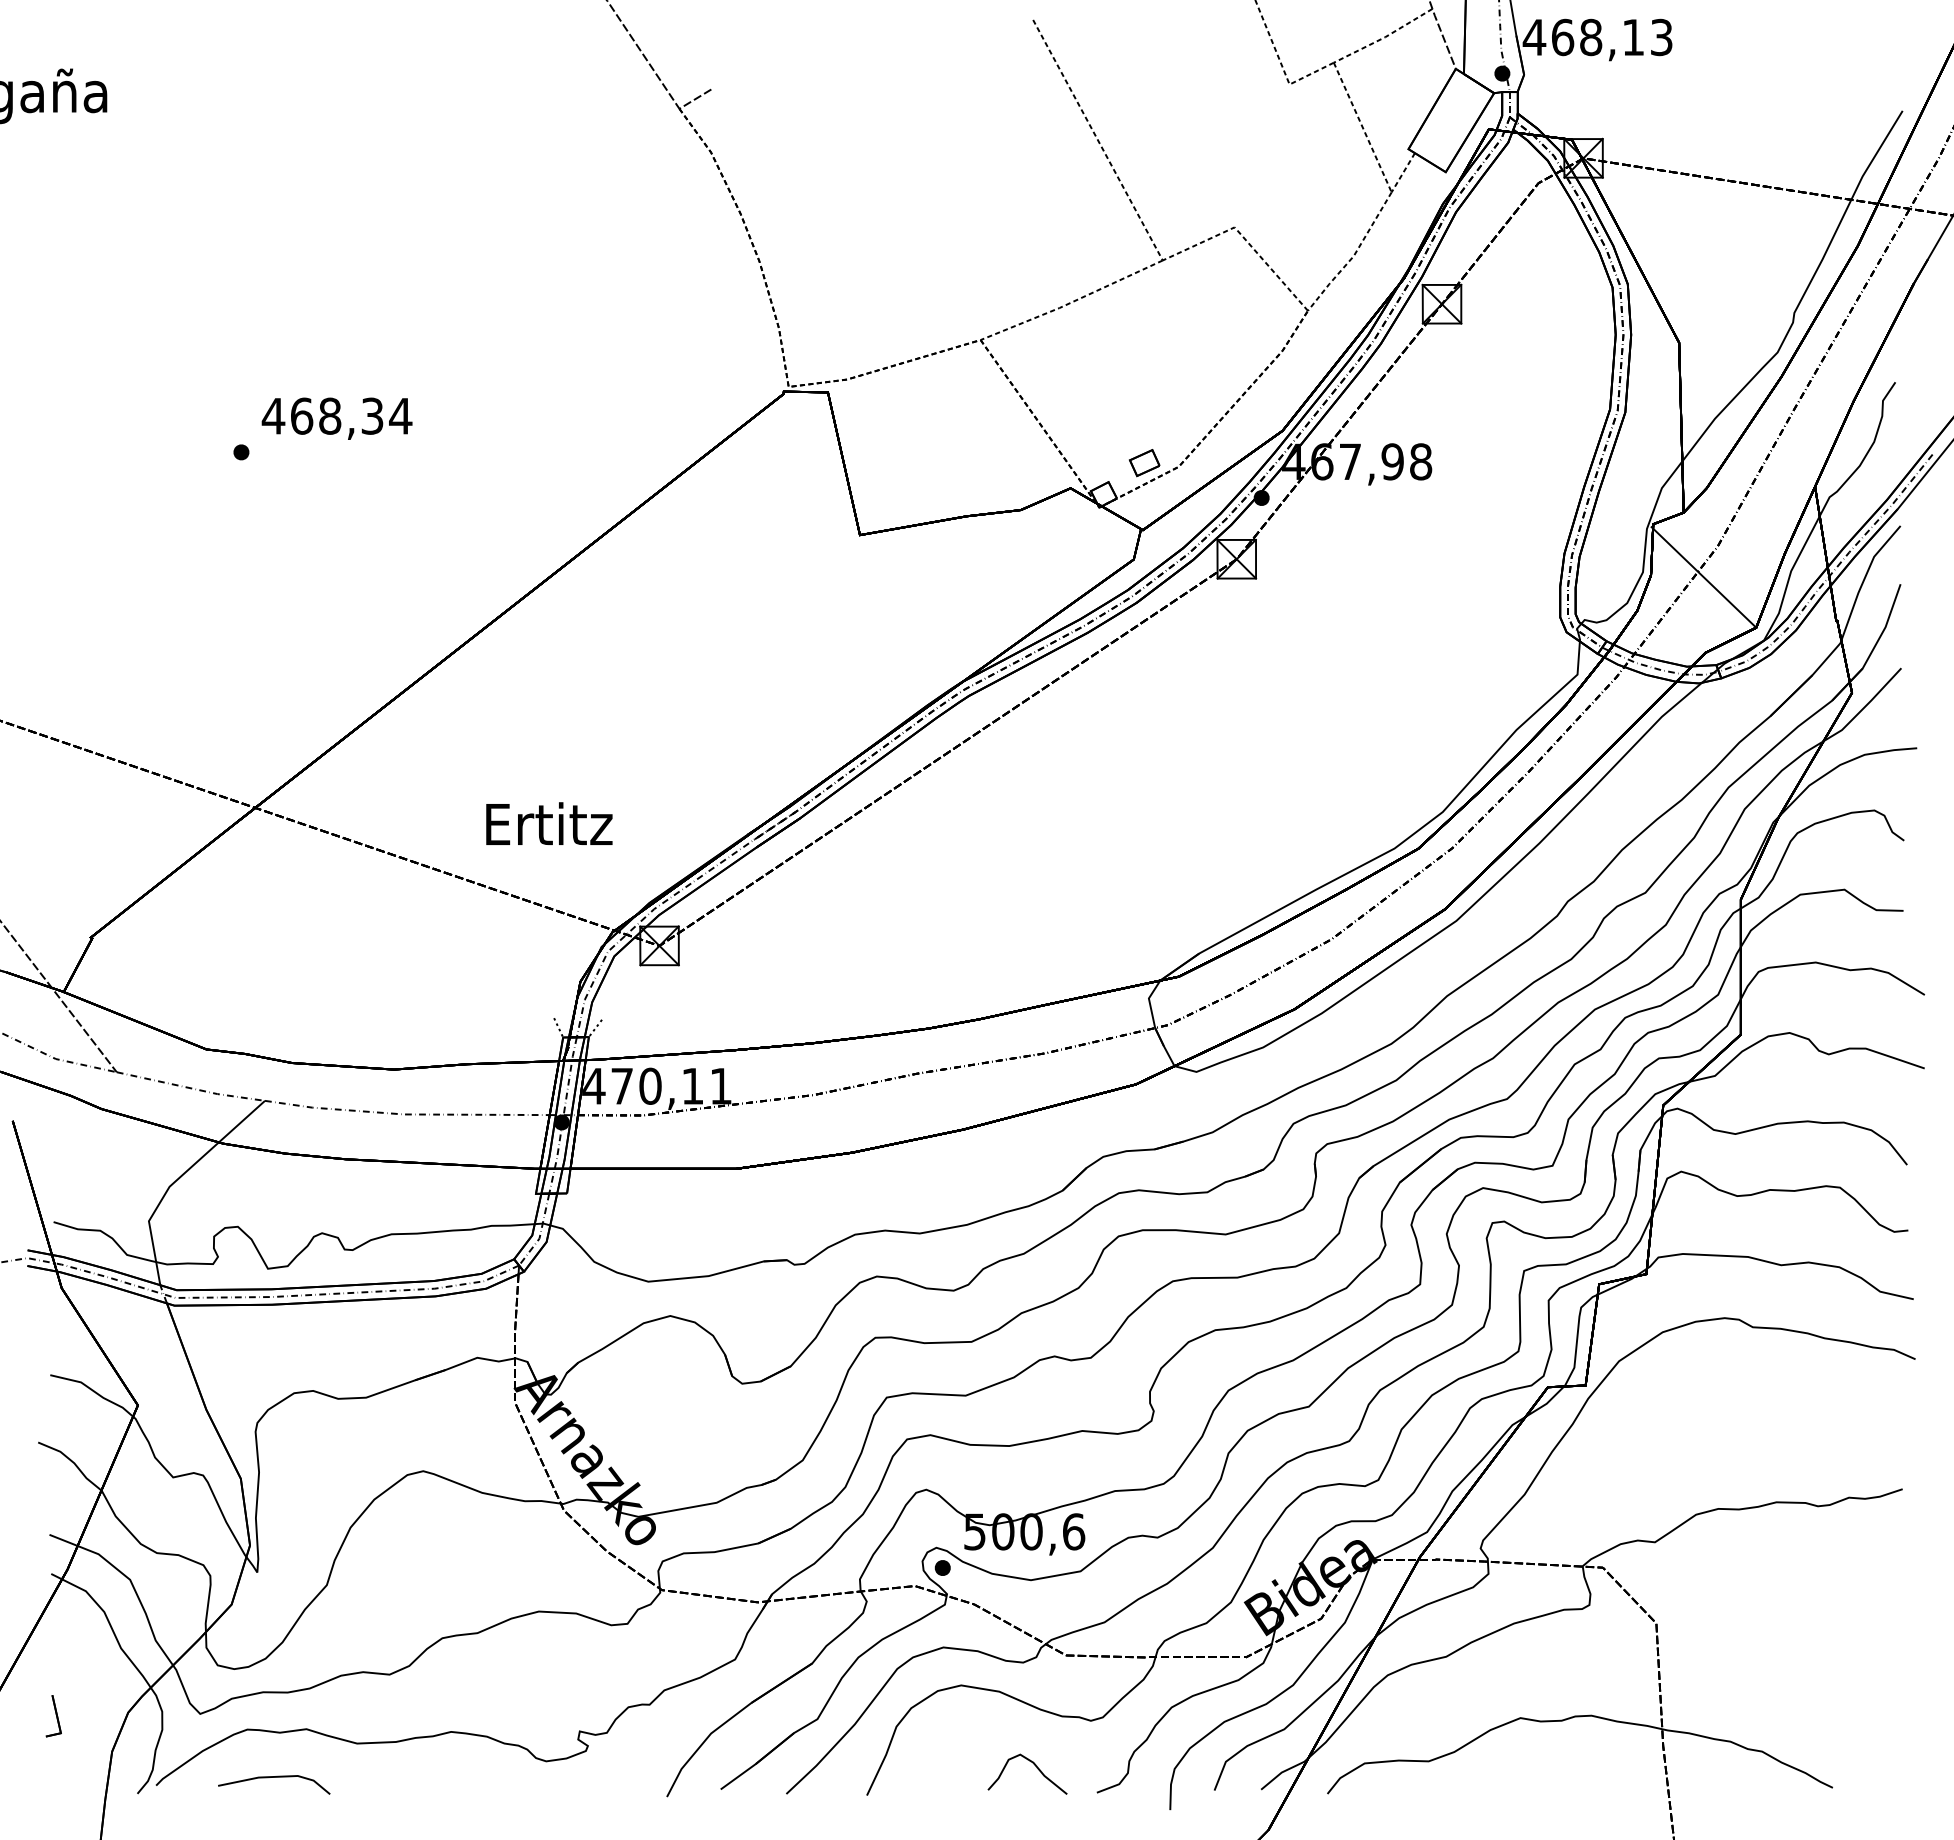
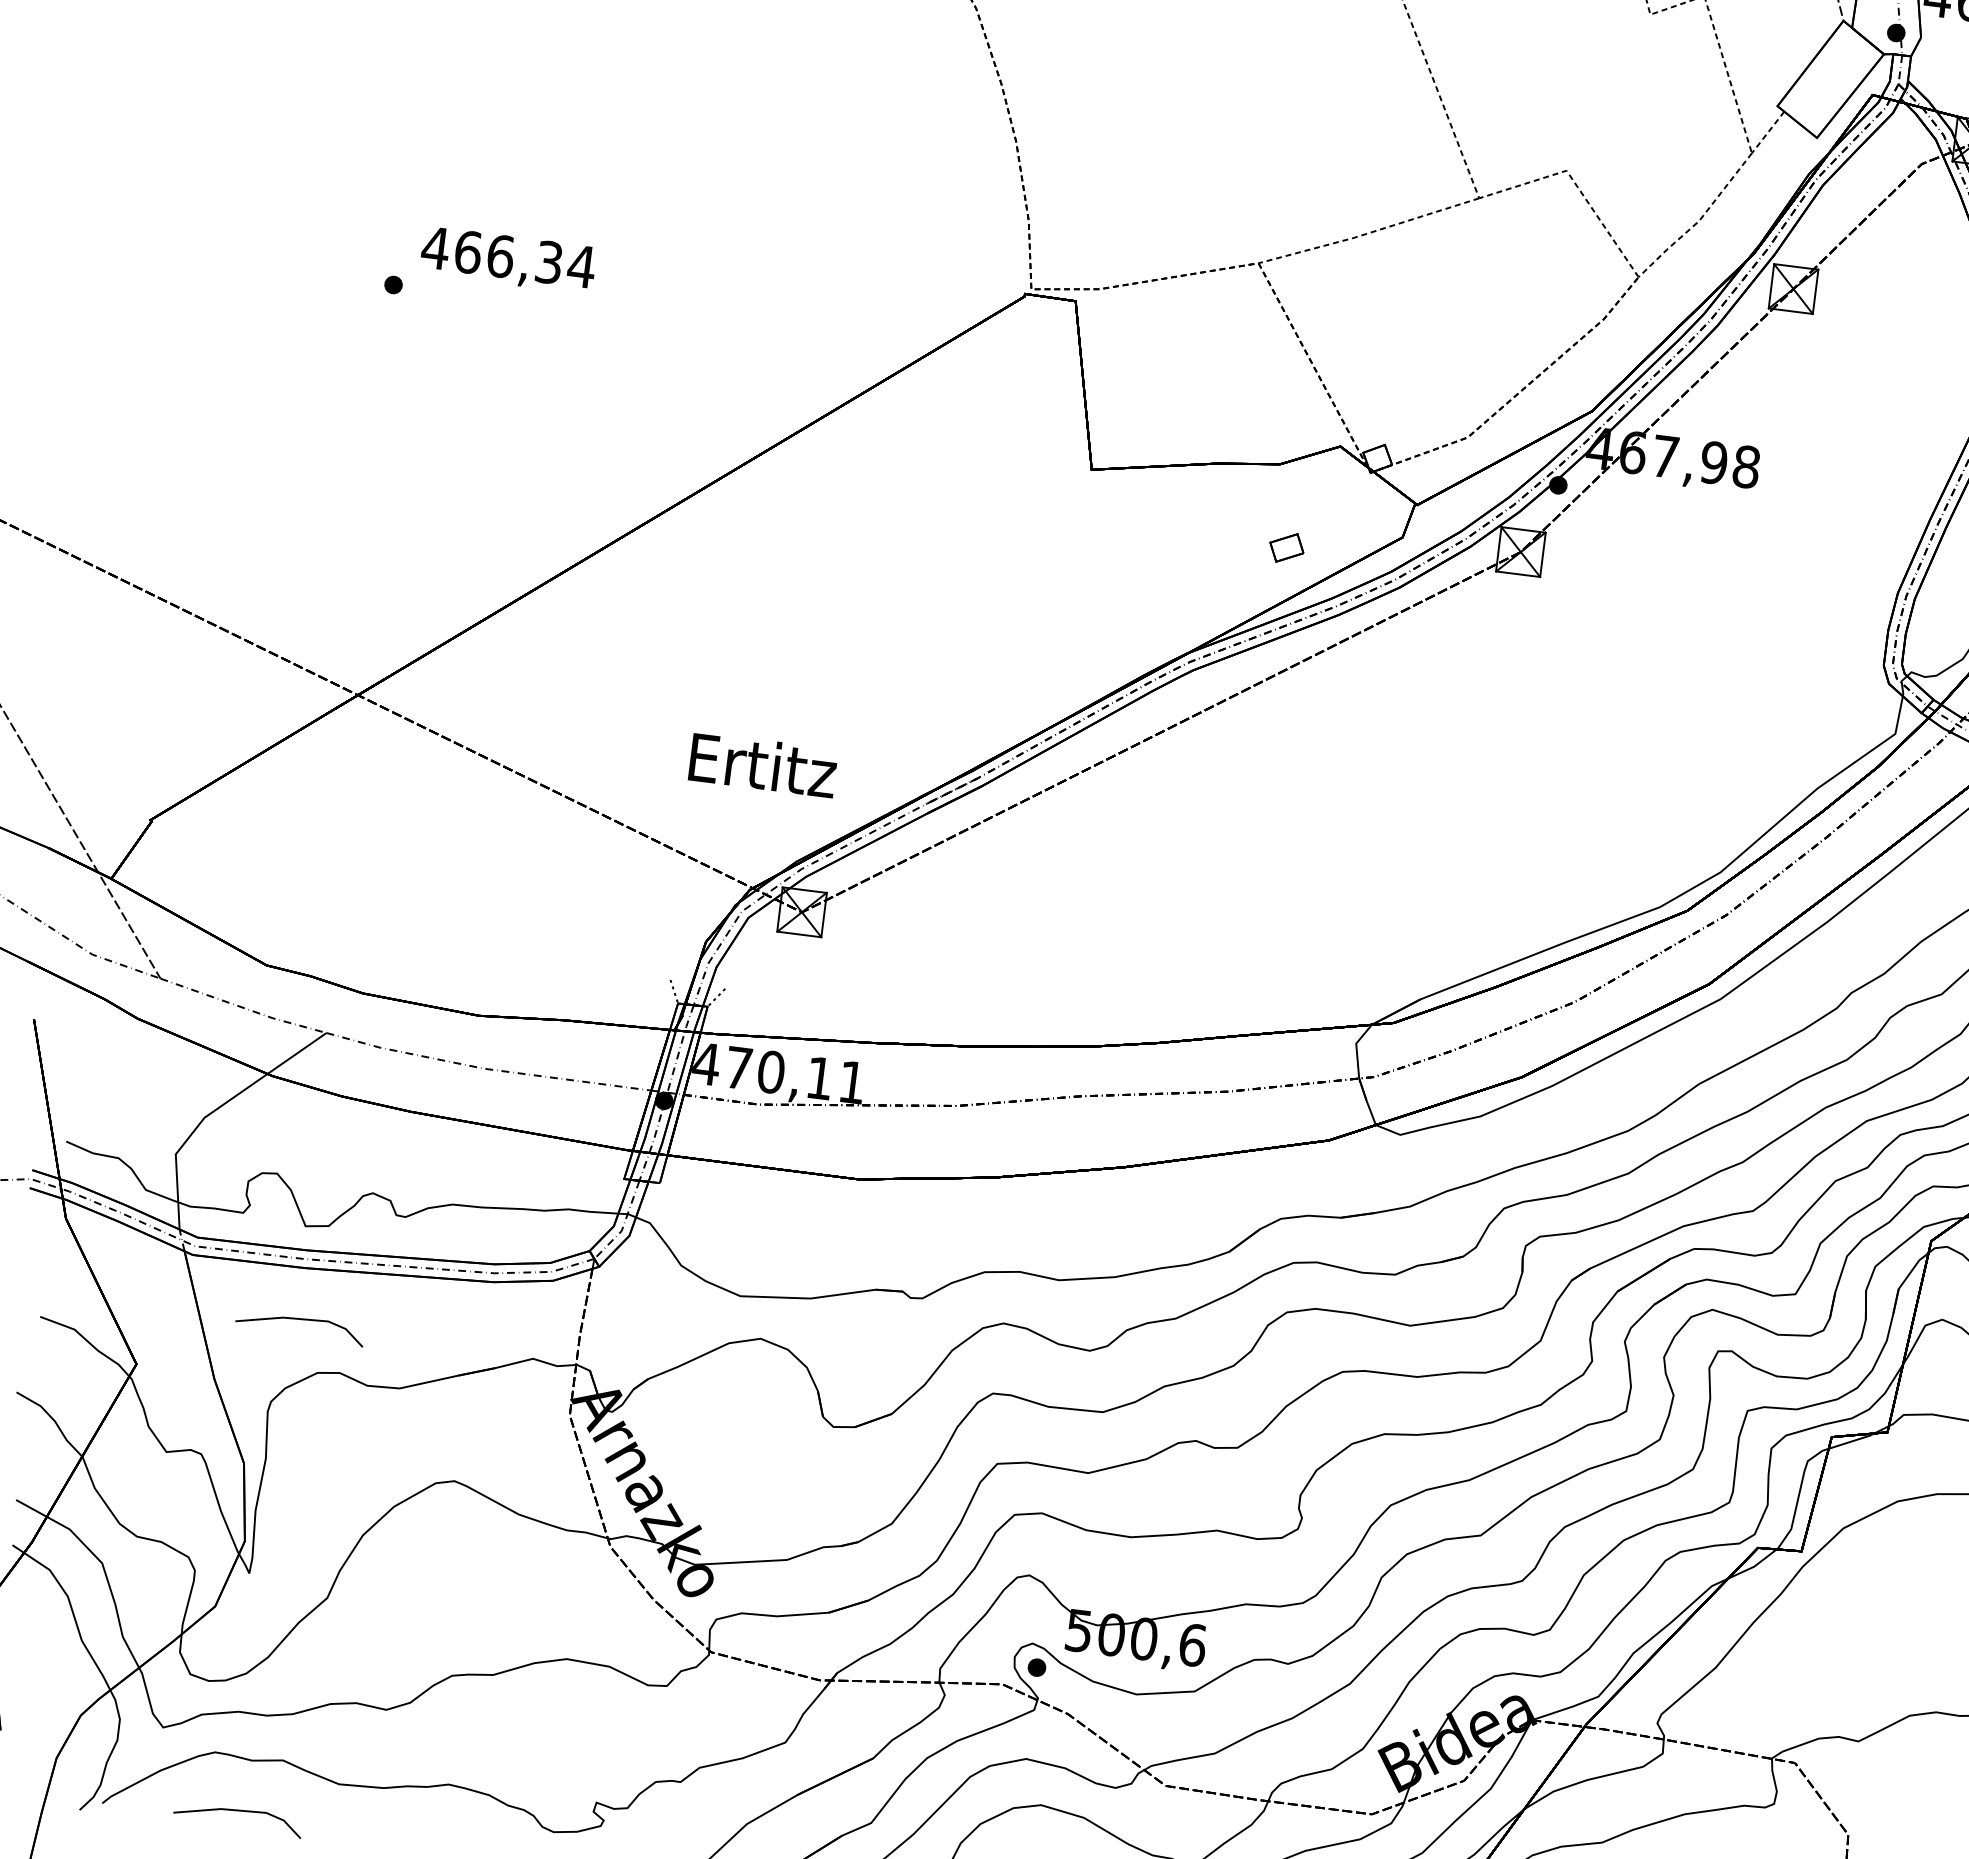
text: (330, 415) -> (501, 255), 468,34 -> 466,34
part: (1144, 463) -> (1286, 548), moved
text: (549, 823) -> (763, 764), moved
line: (274, 1349) -> (301, 1319), added

